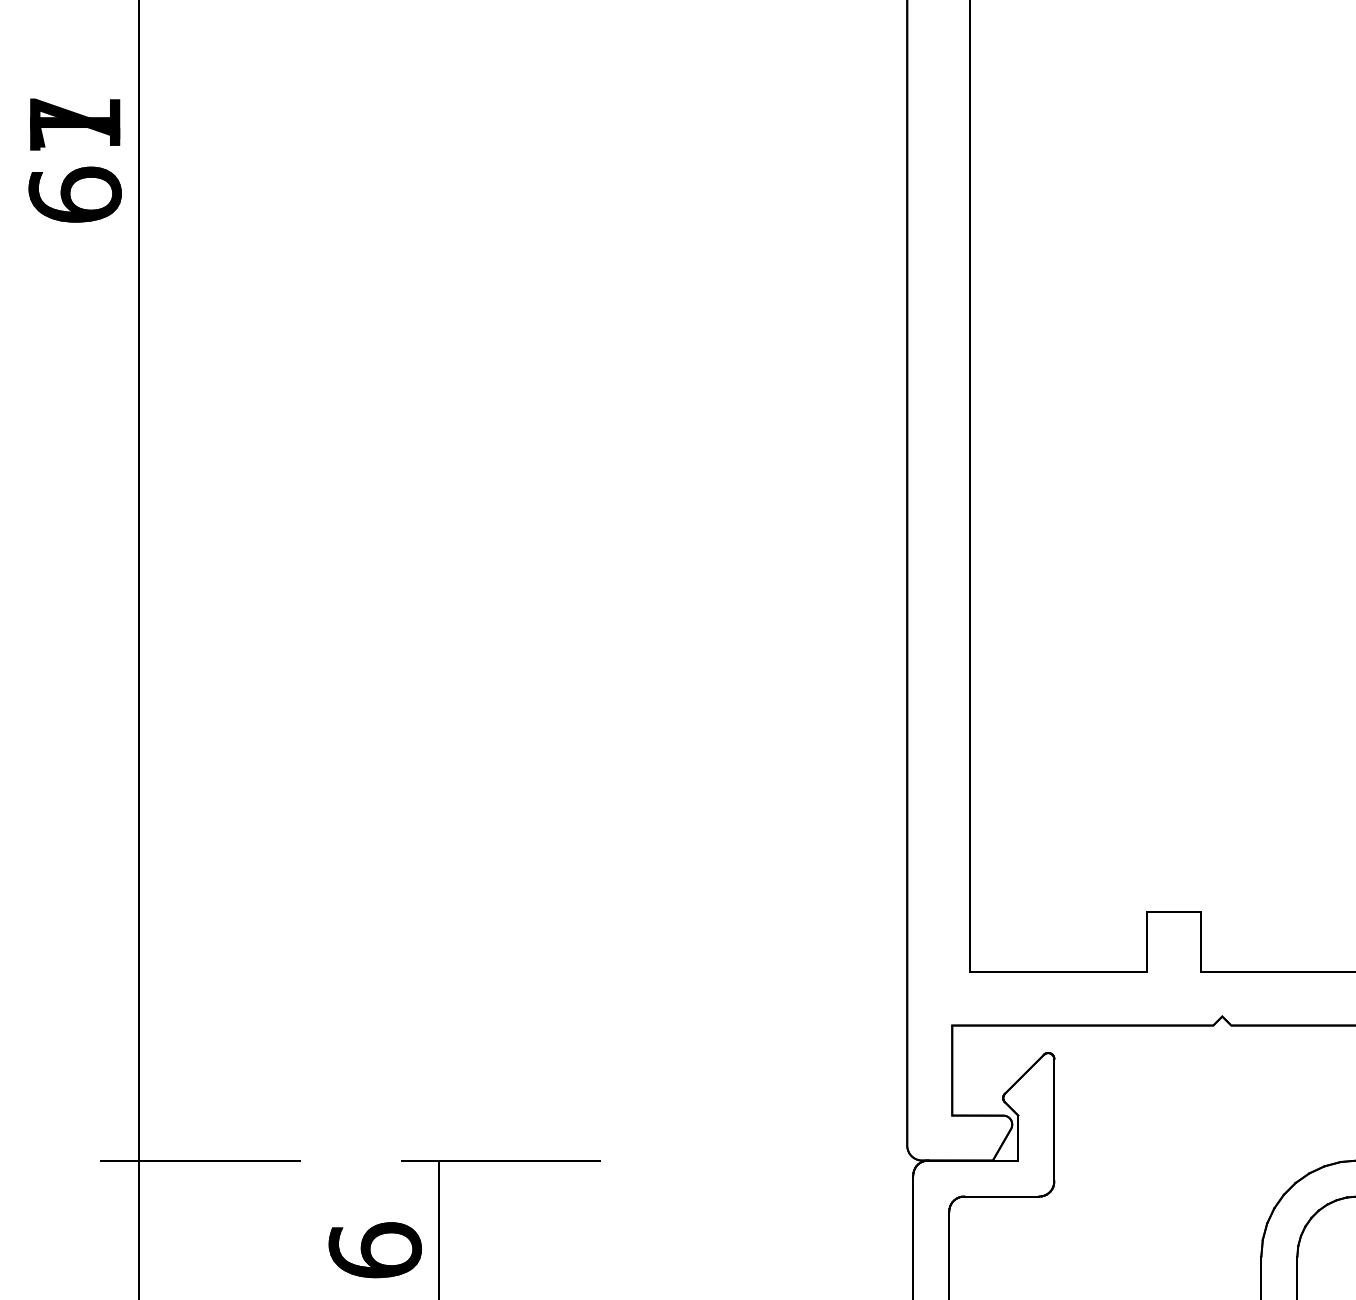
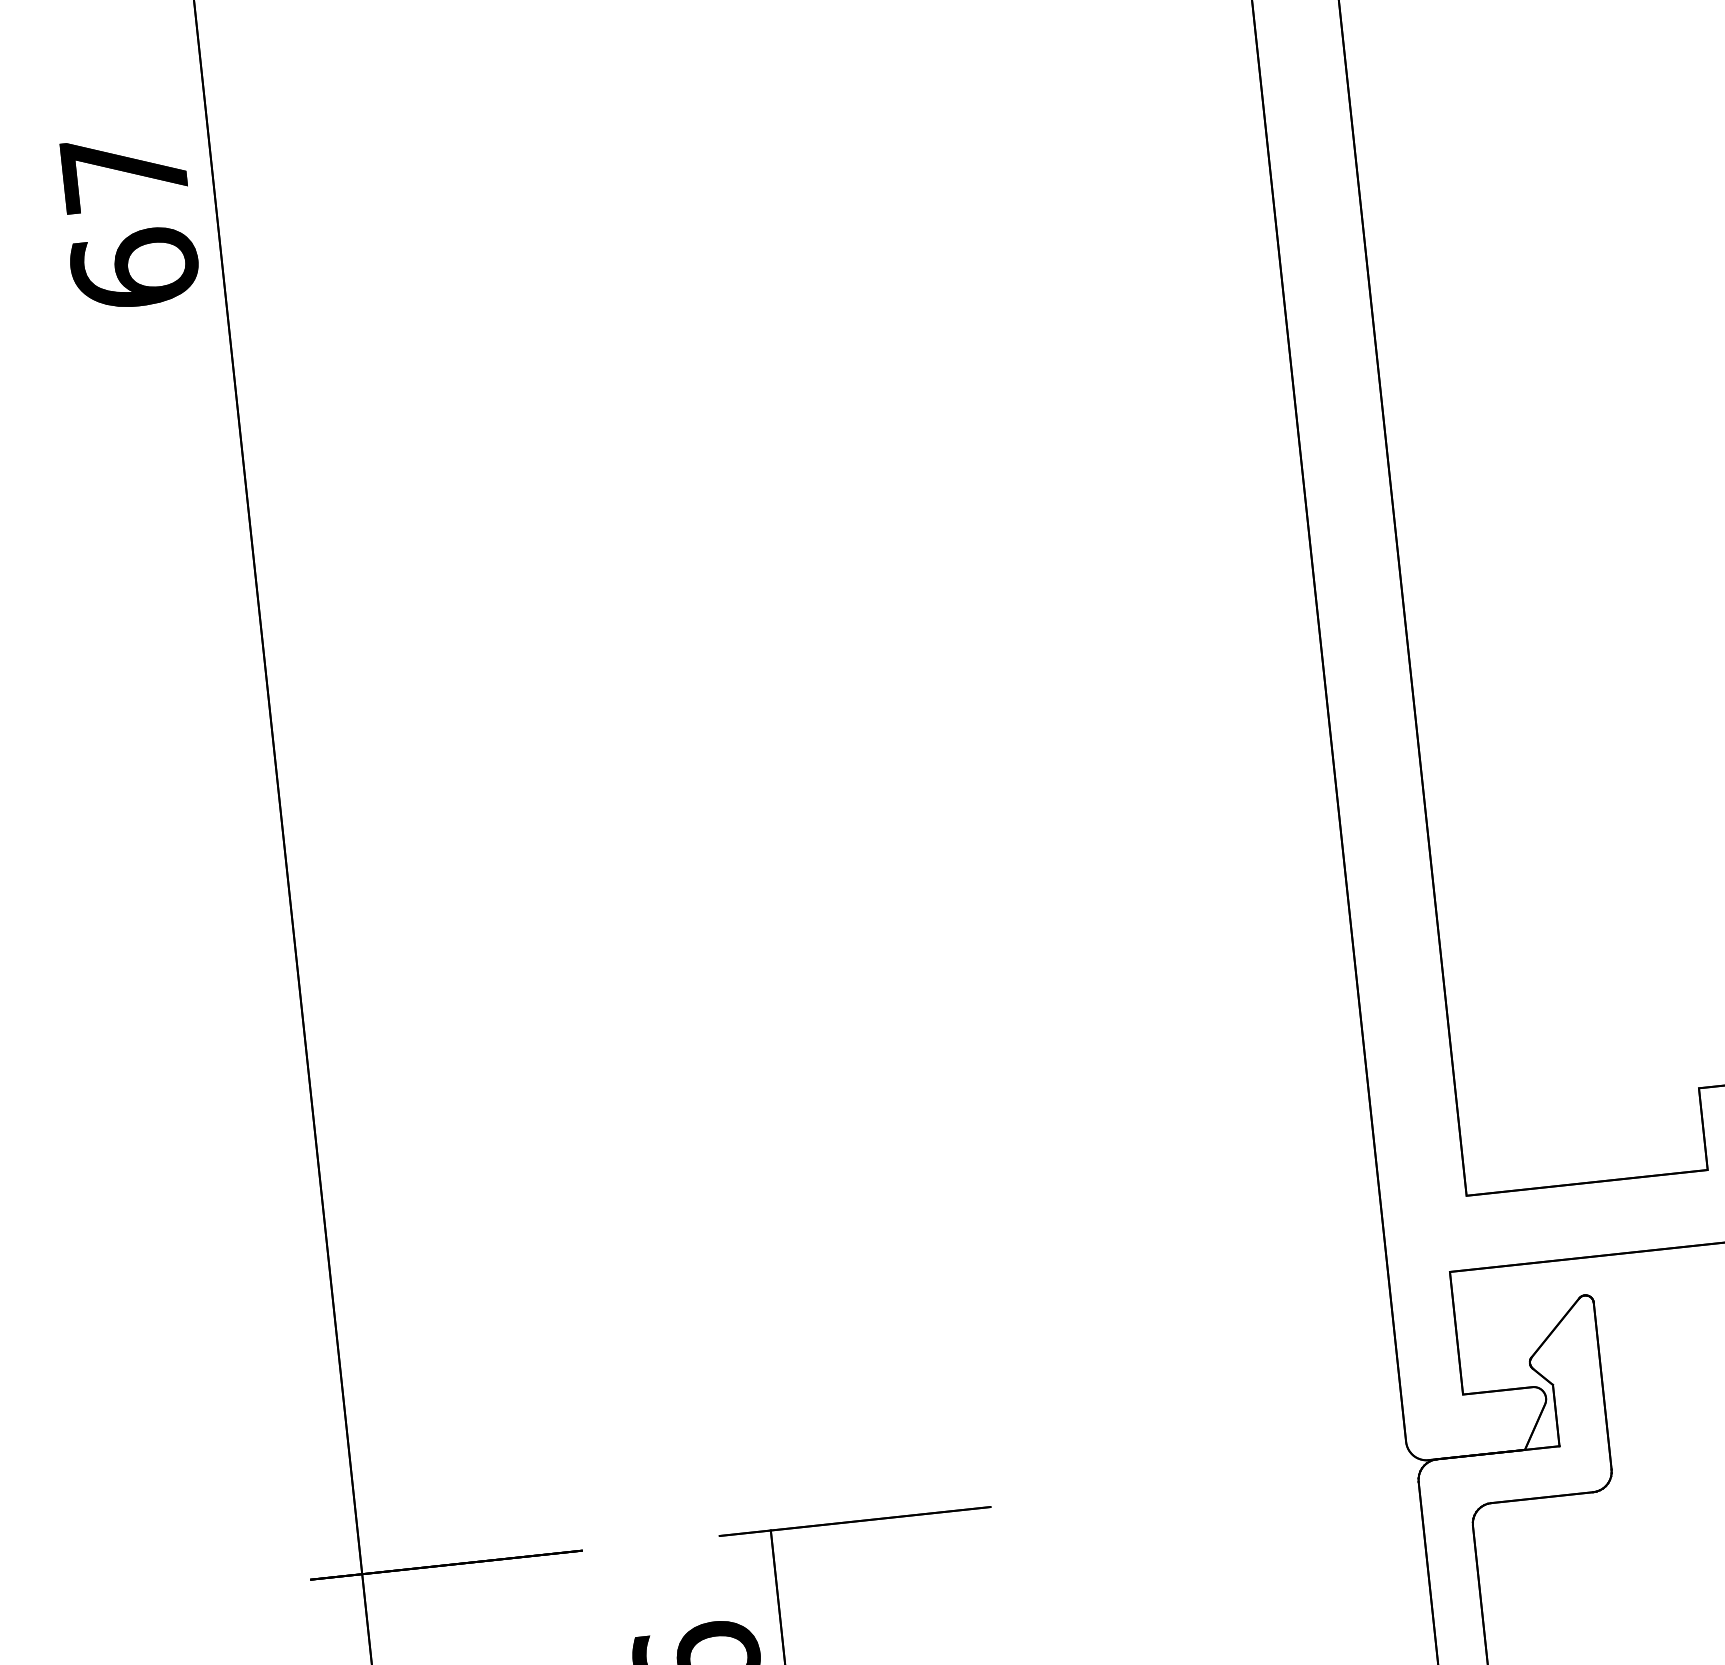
text: (75, 124) -> (125, 172), 61 -> 67

